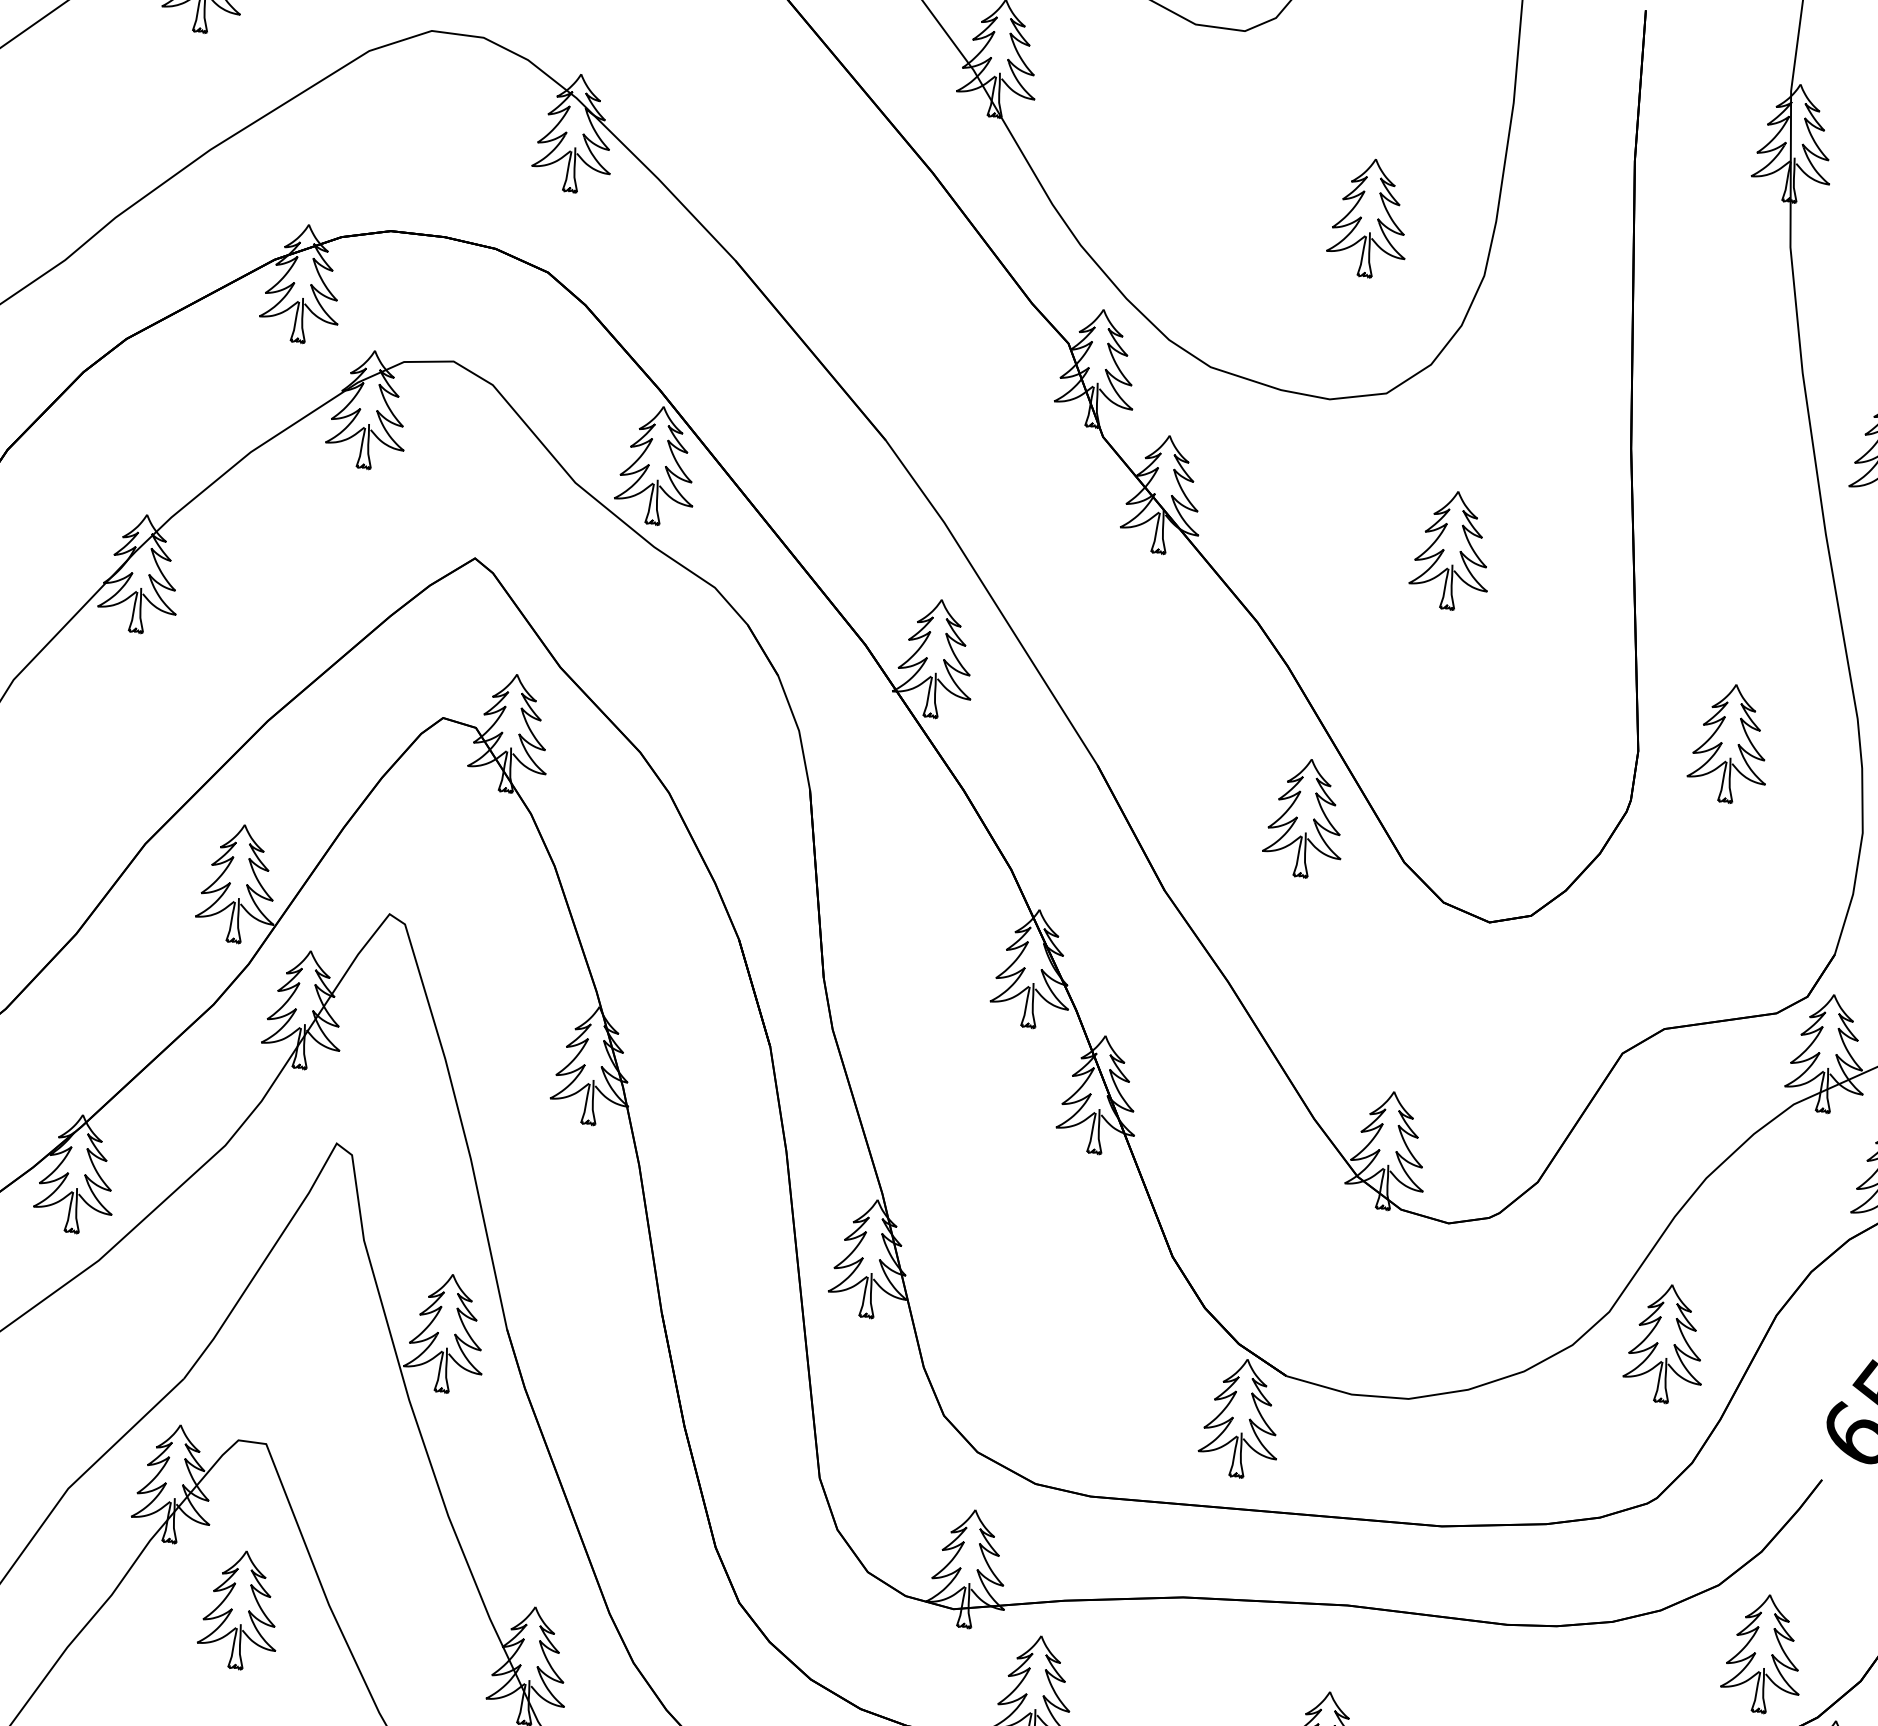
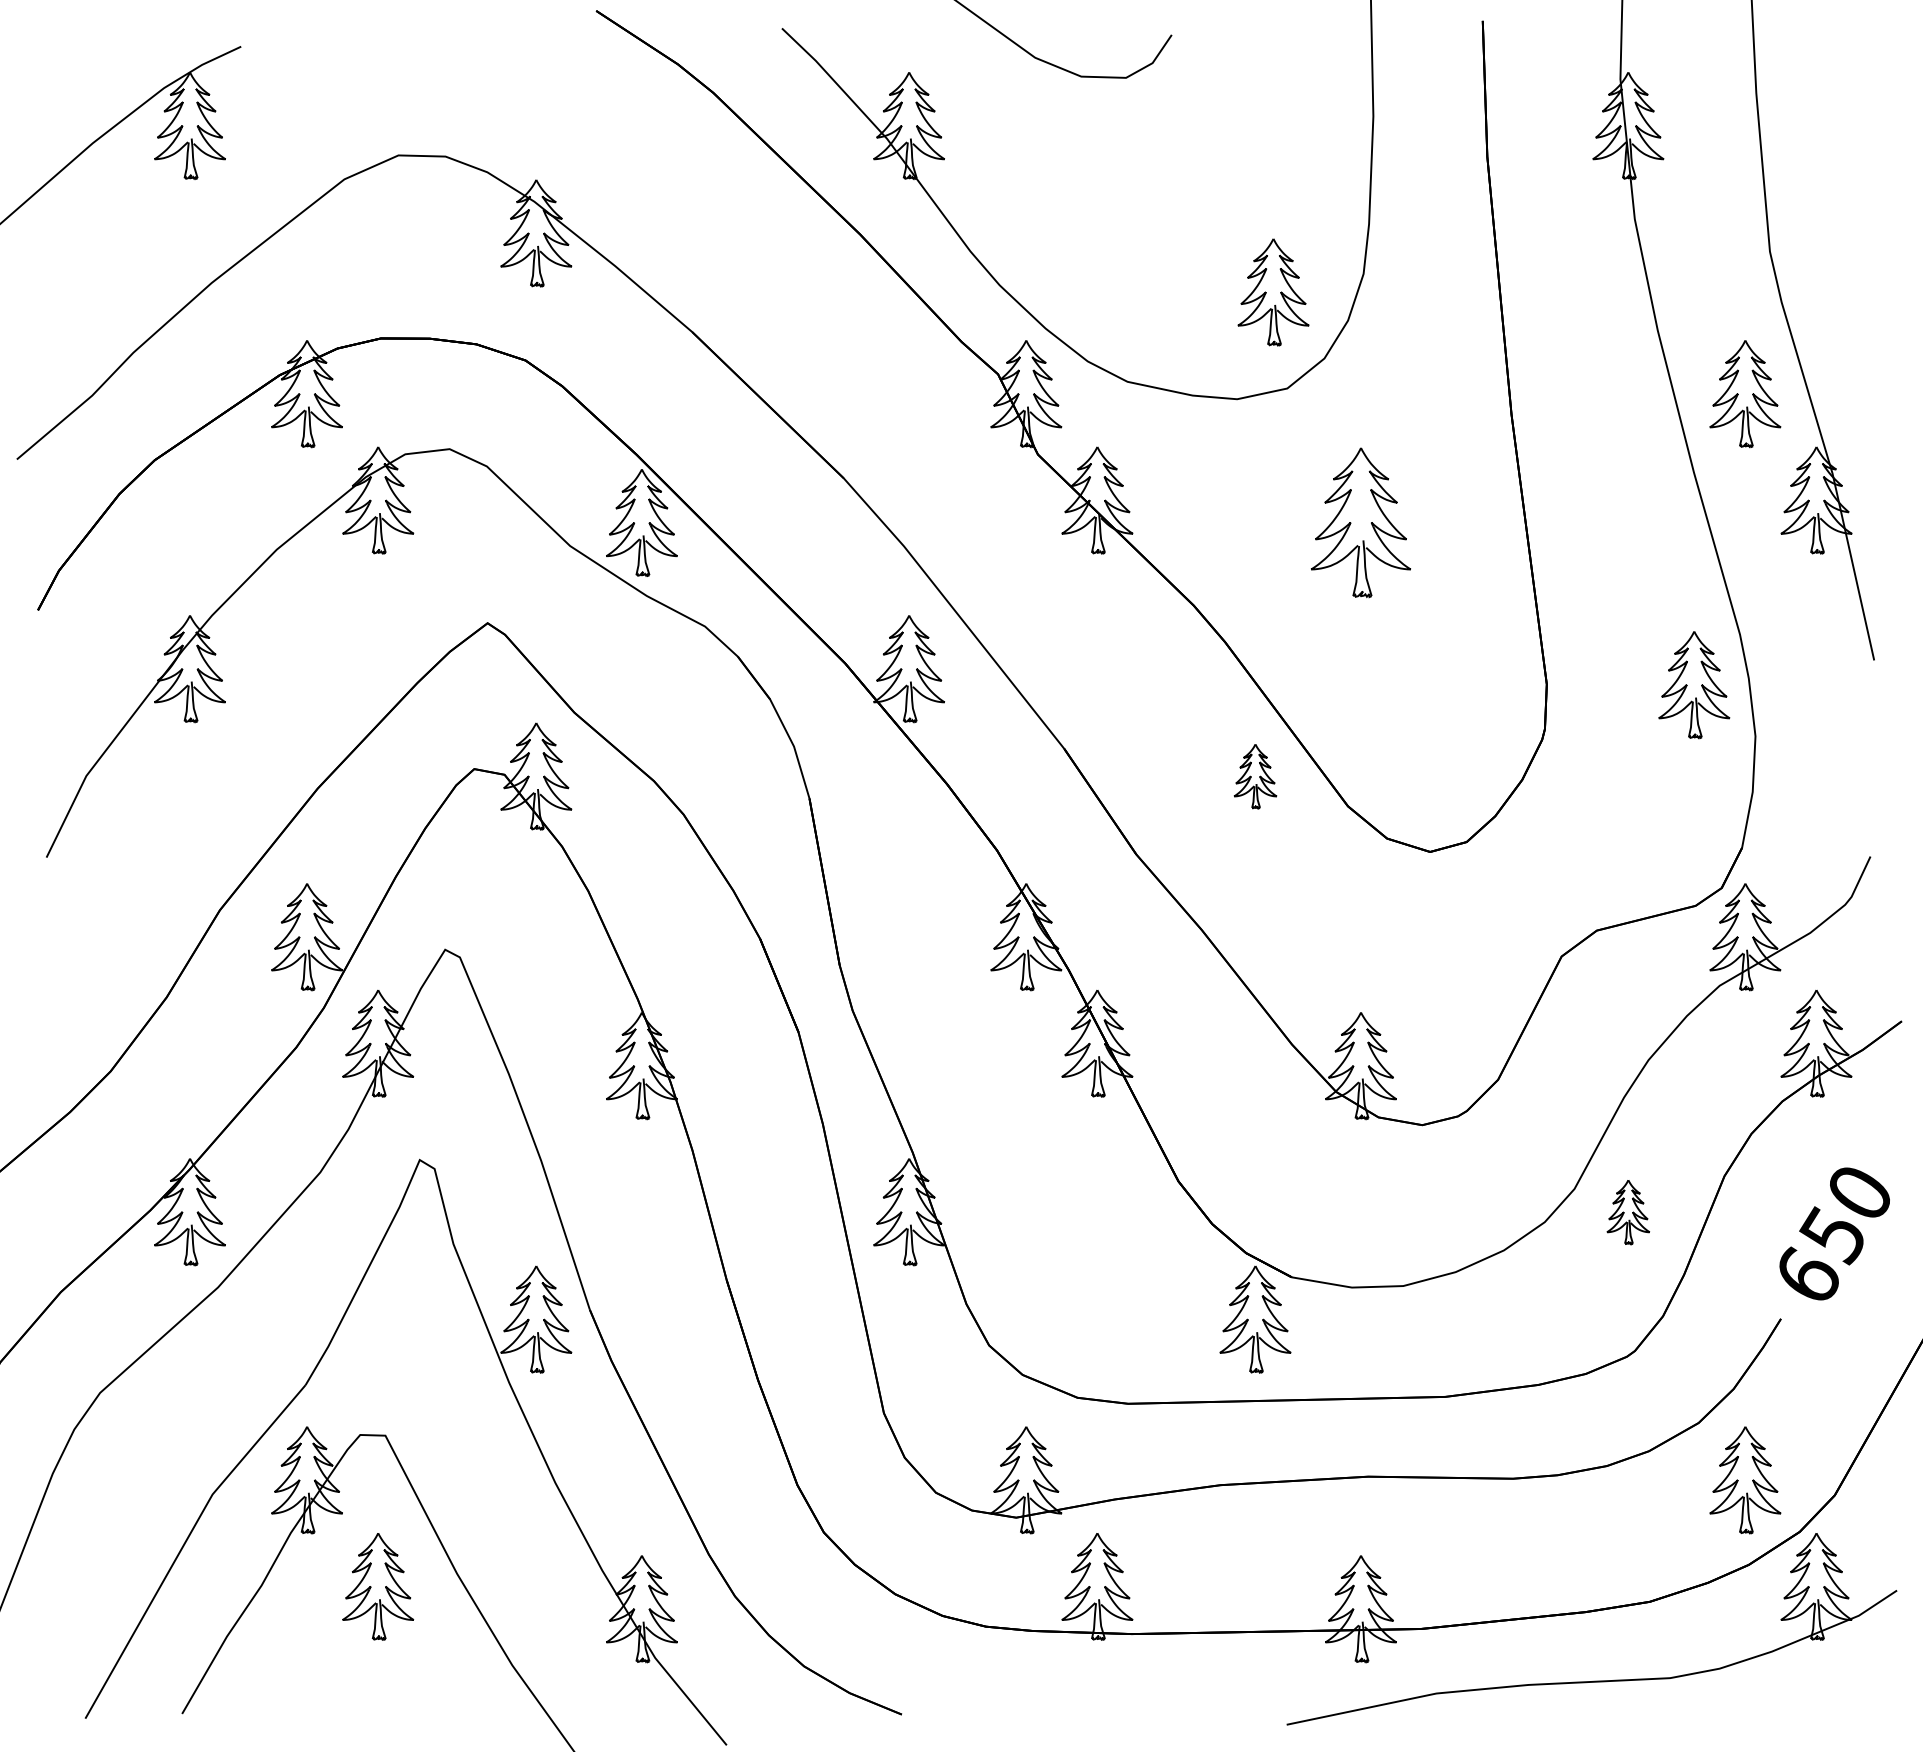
part: (1369, 218) -> (1273, 292), moved
part: (1451, 550) -> (1360, 522), size x1.4
part: (1730, 744) -> (1694, 685), moved
part: (1305, 818) -> (1255, 776), size x0.6
part: (1666, 1344) -> (1628, 1212), size x0.6

